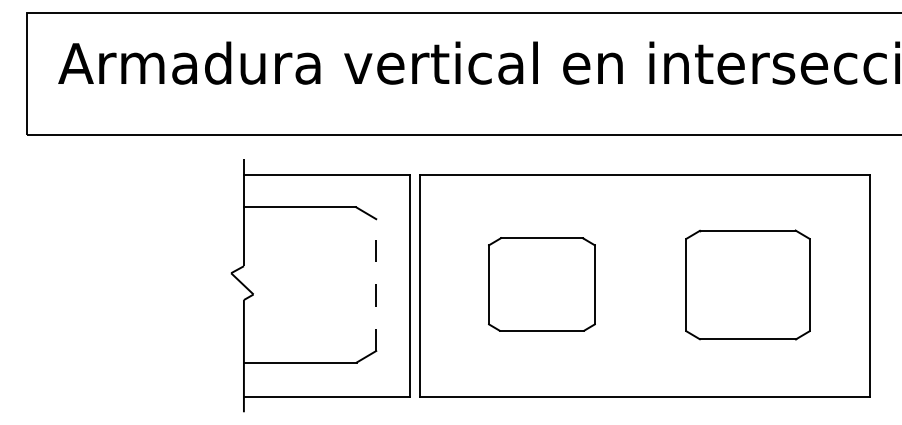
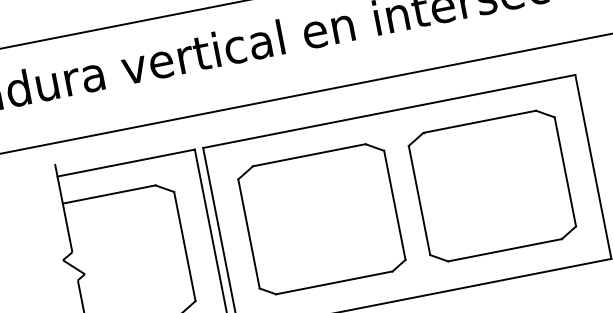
part: (541, 284) -> (321, 219), size x1.67
part: (747, 284) -> (491, 185), size x1.43
line: (376, 285) -> (185, 246), dashed -> solid

